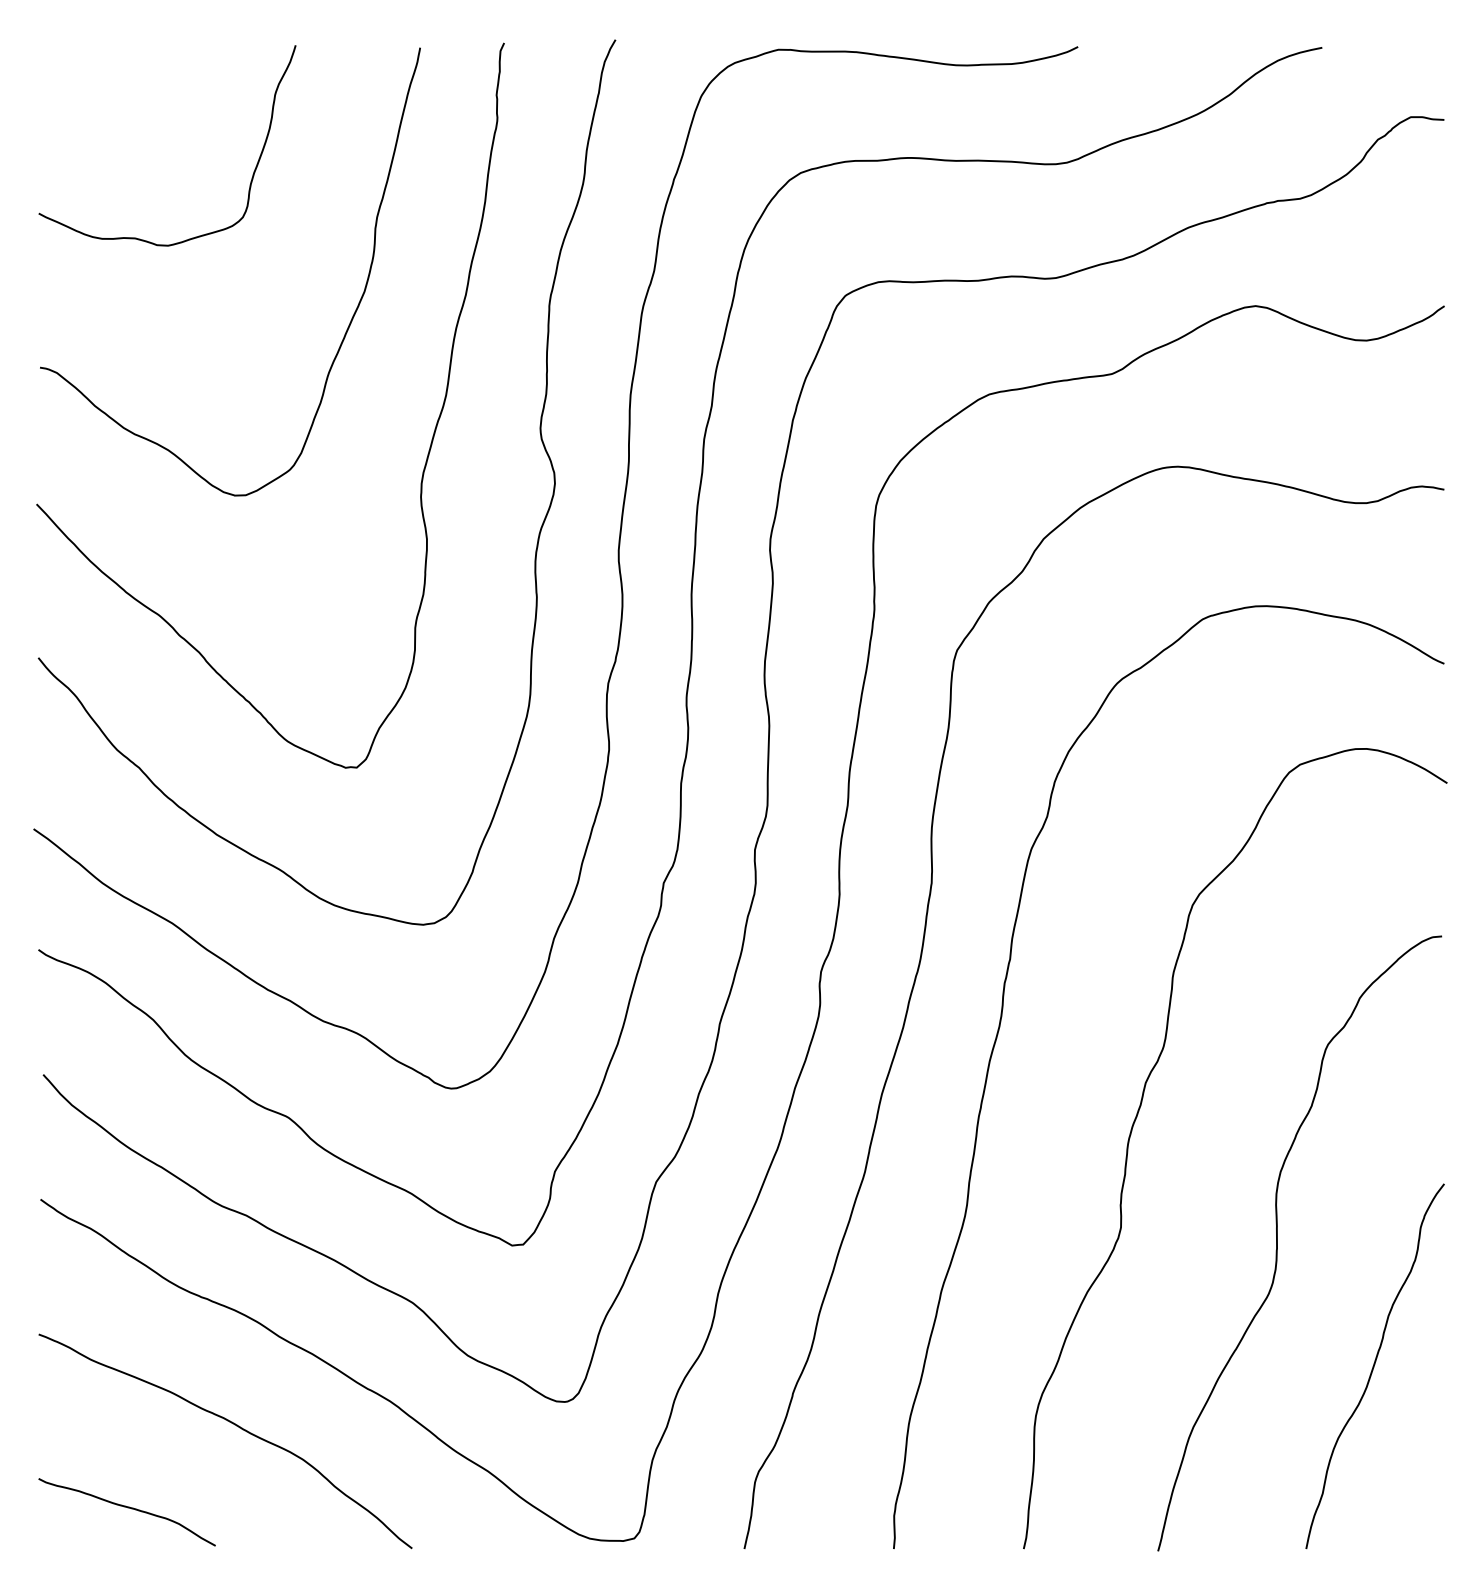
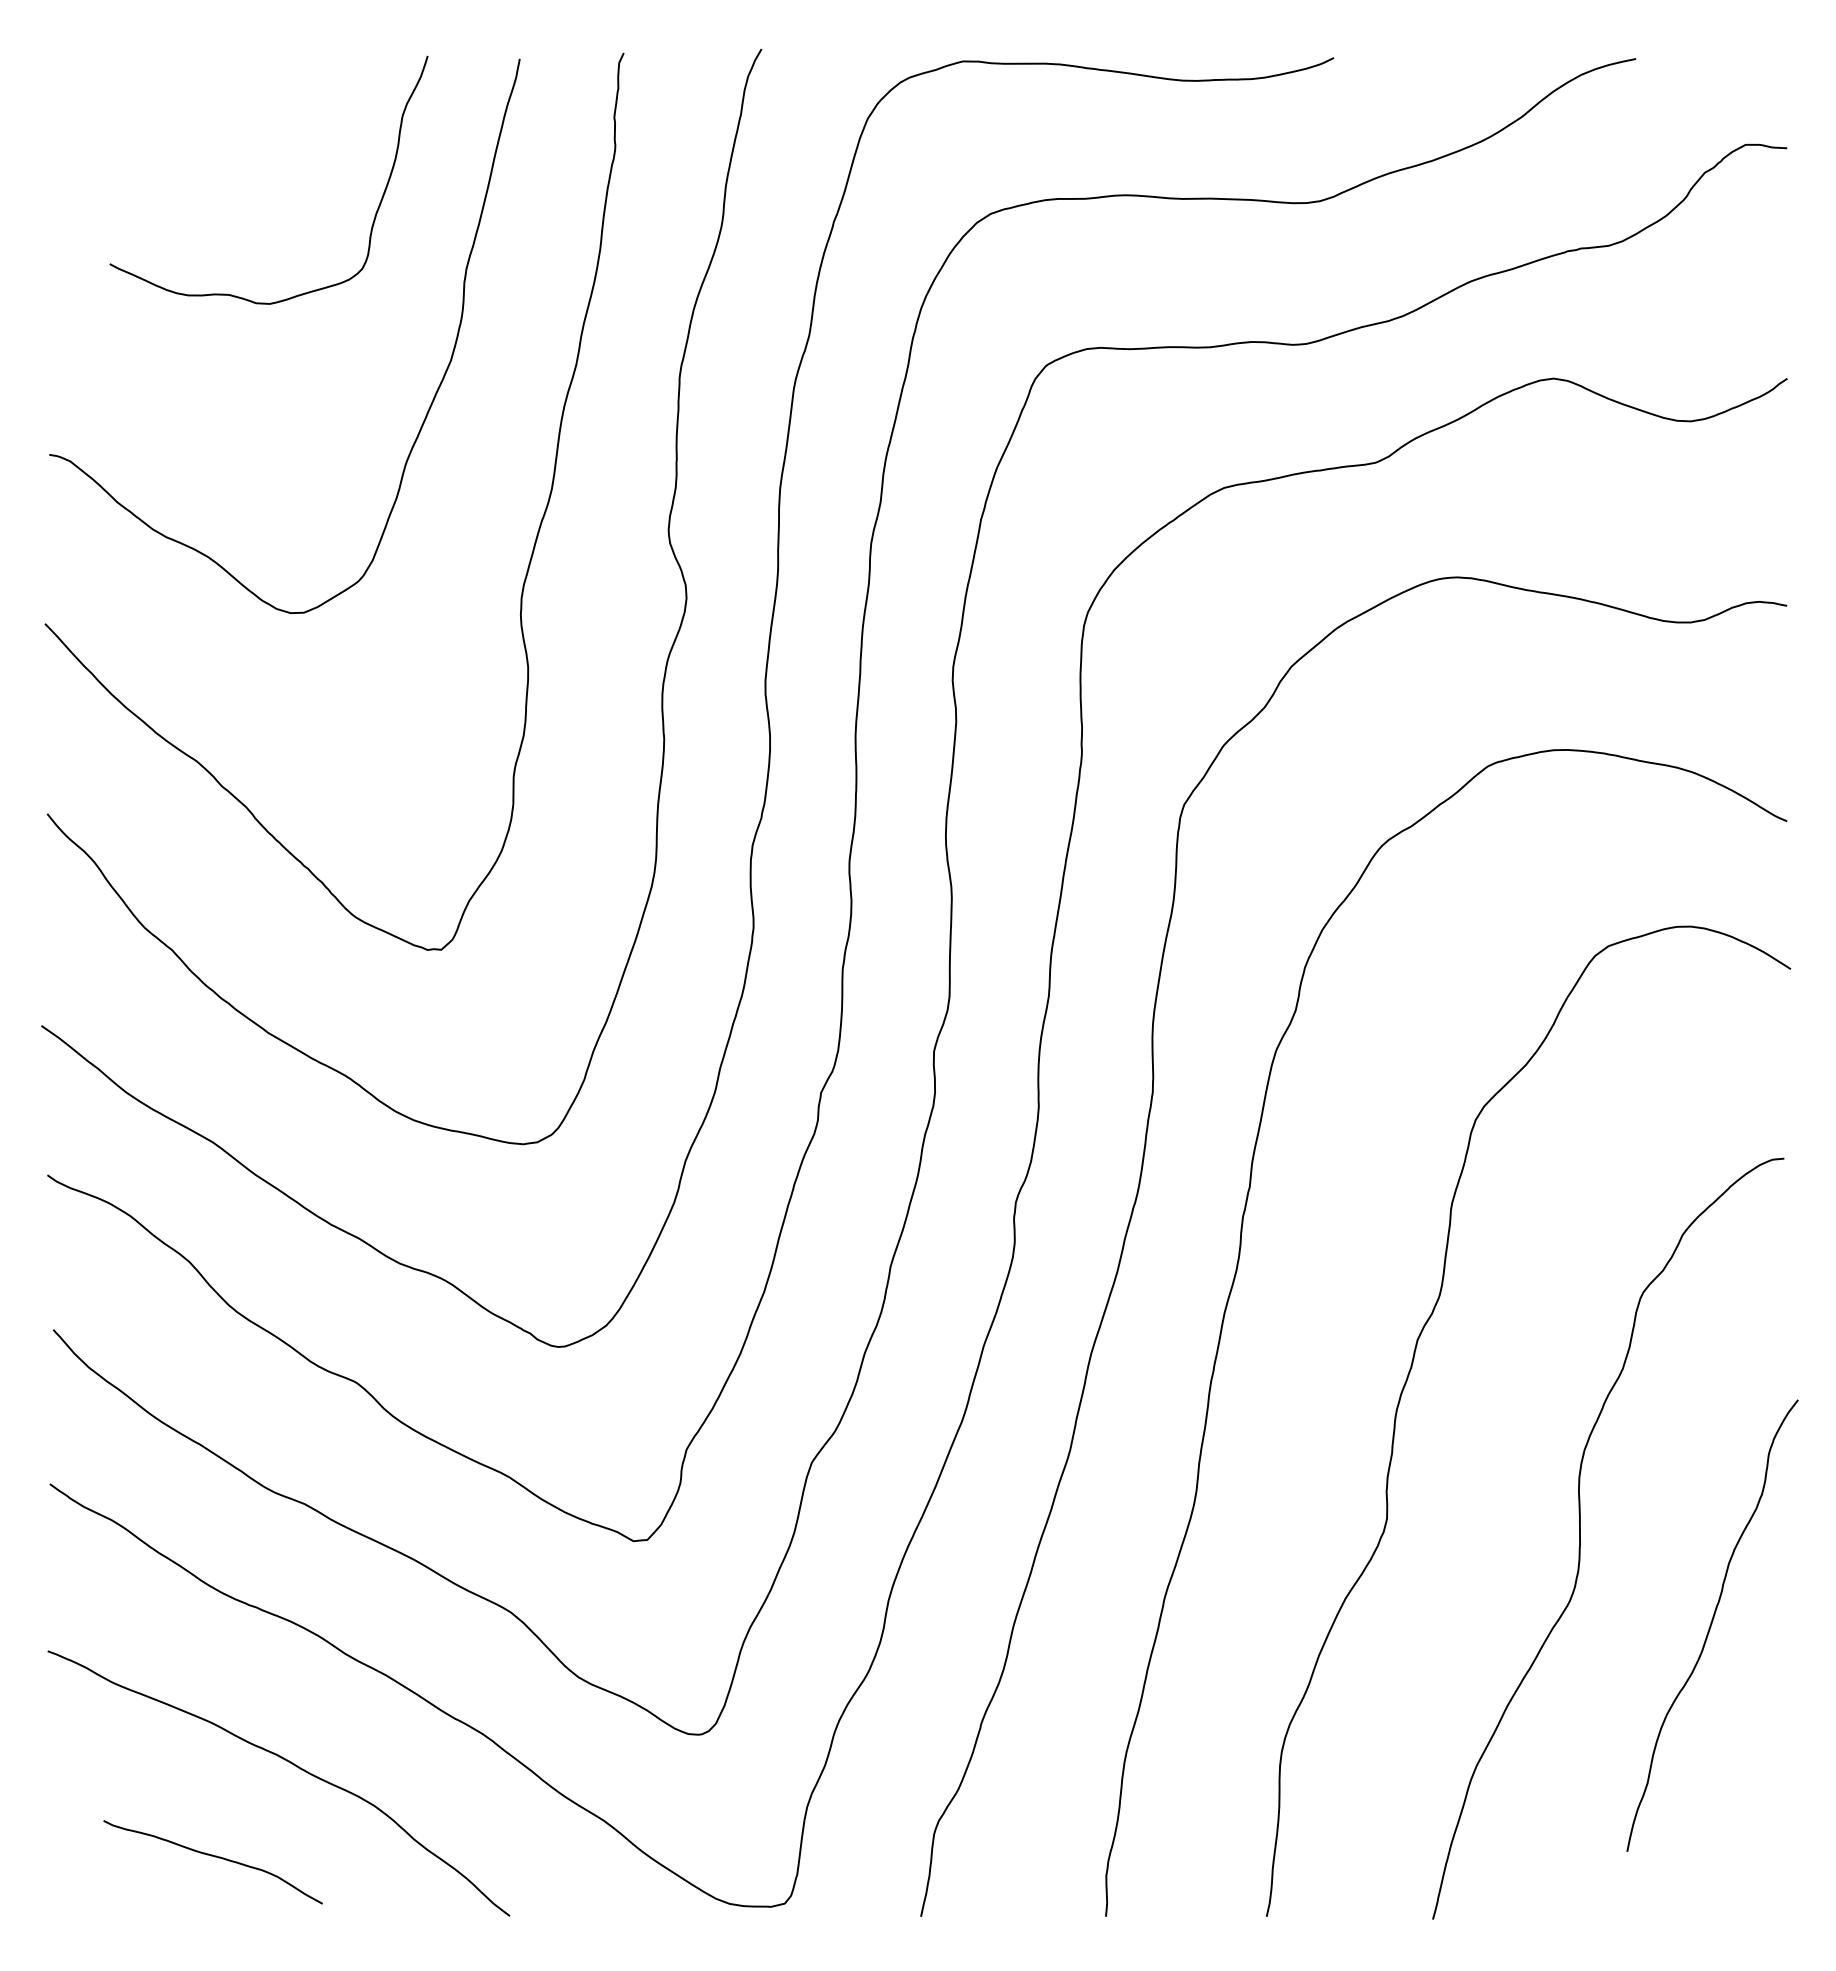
curve: (252, 174) -> (374, 215), moved
curve: (1375, 1365) -> (1712, 1624), moved
curve: (128, 1508) -> (214, 1857), moved

